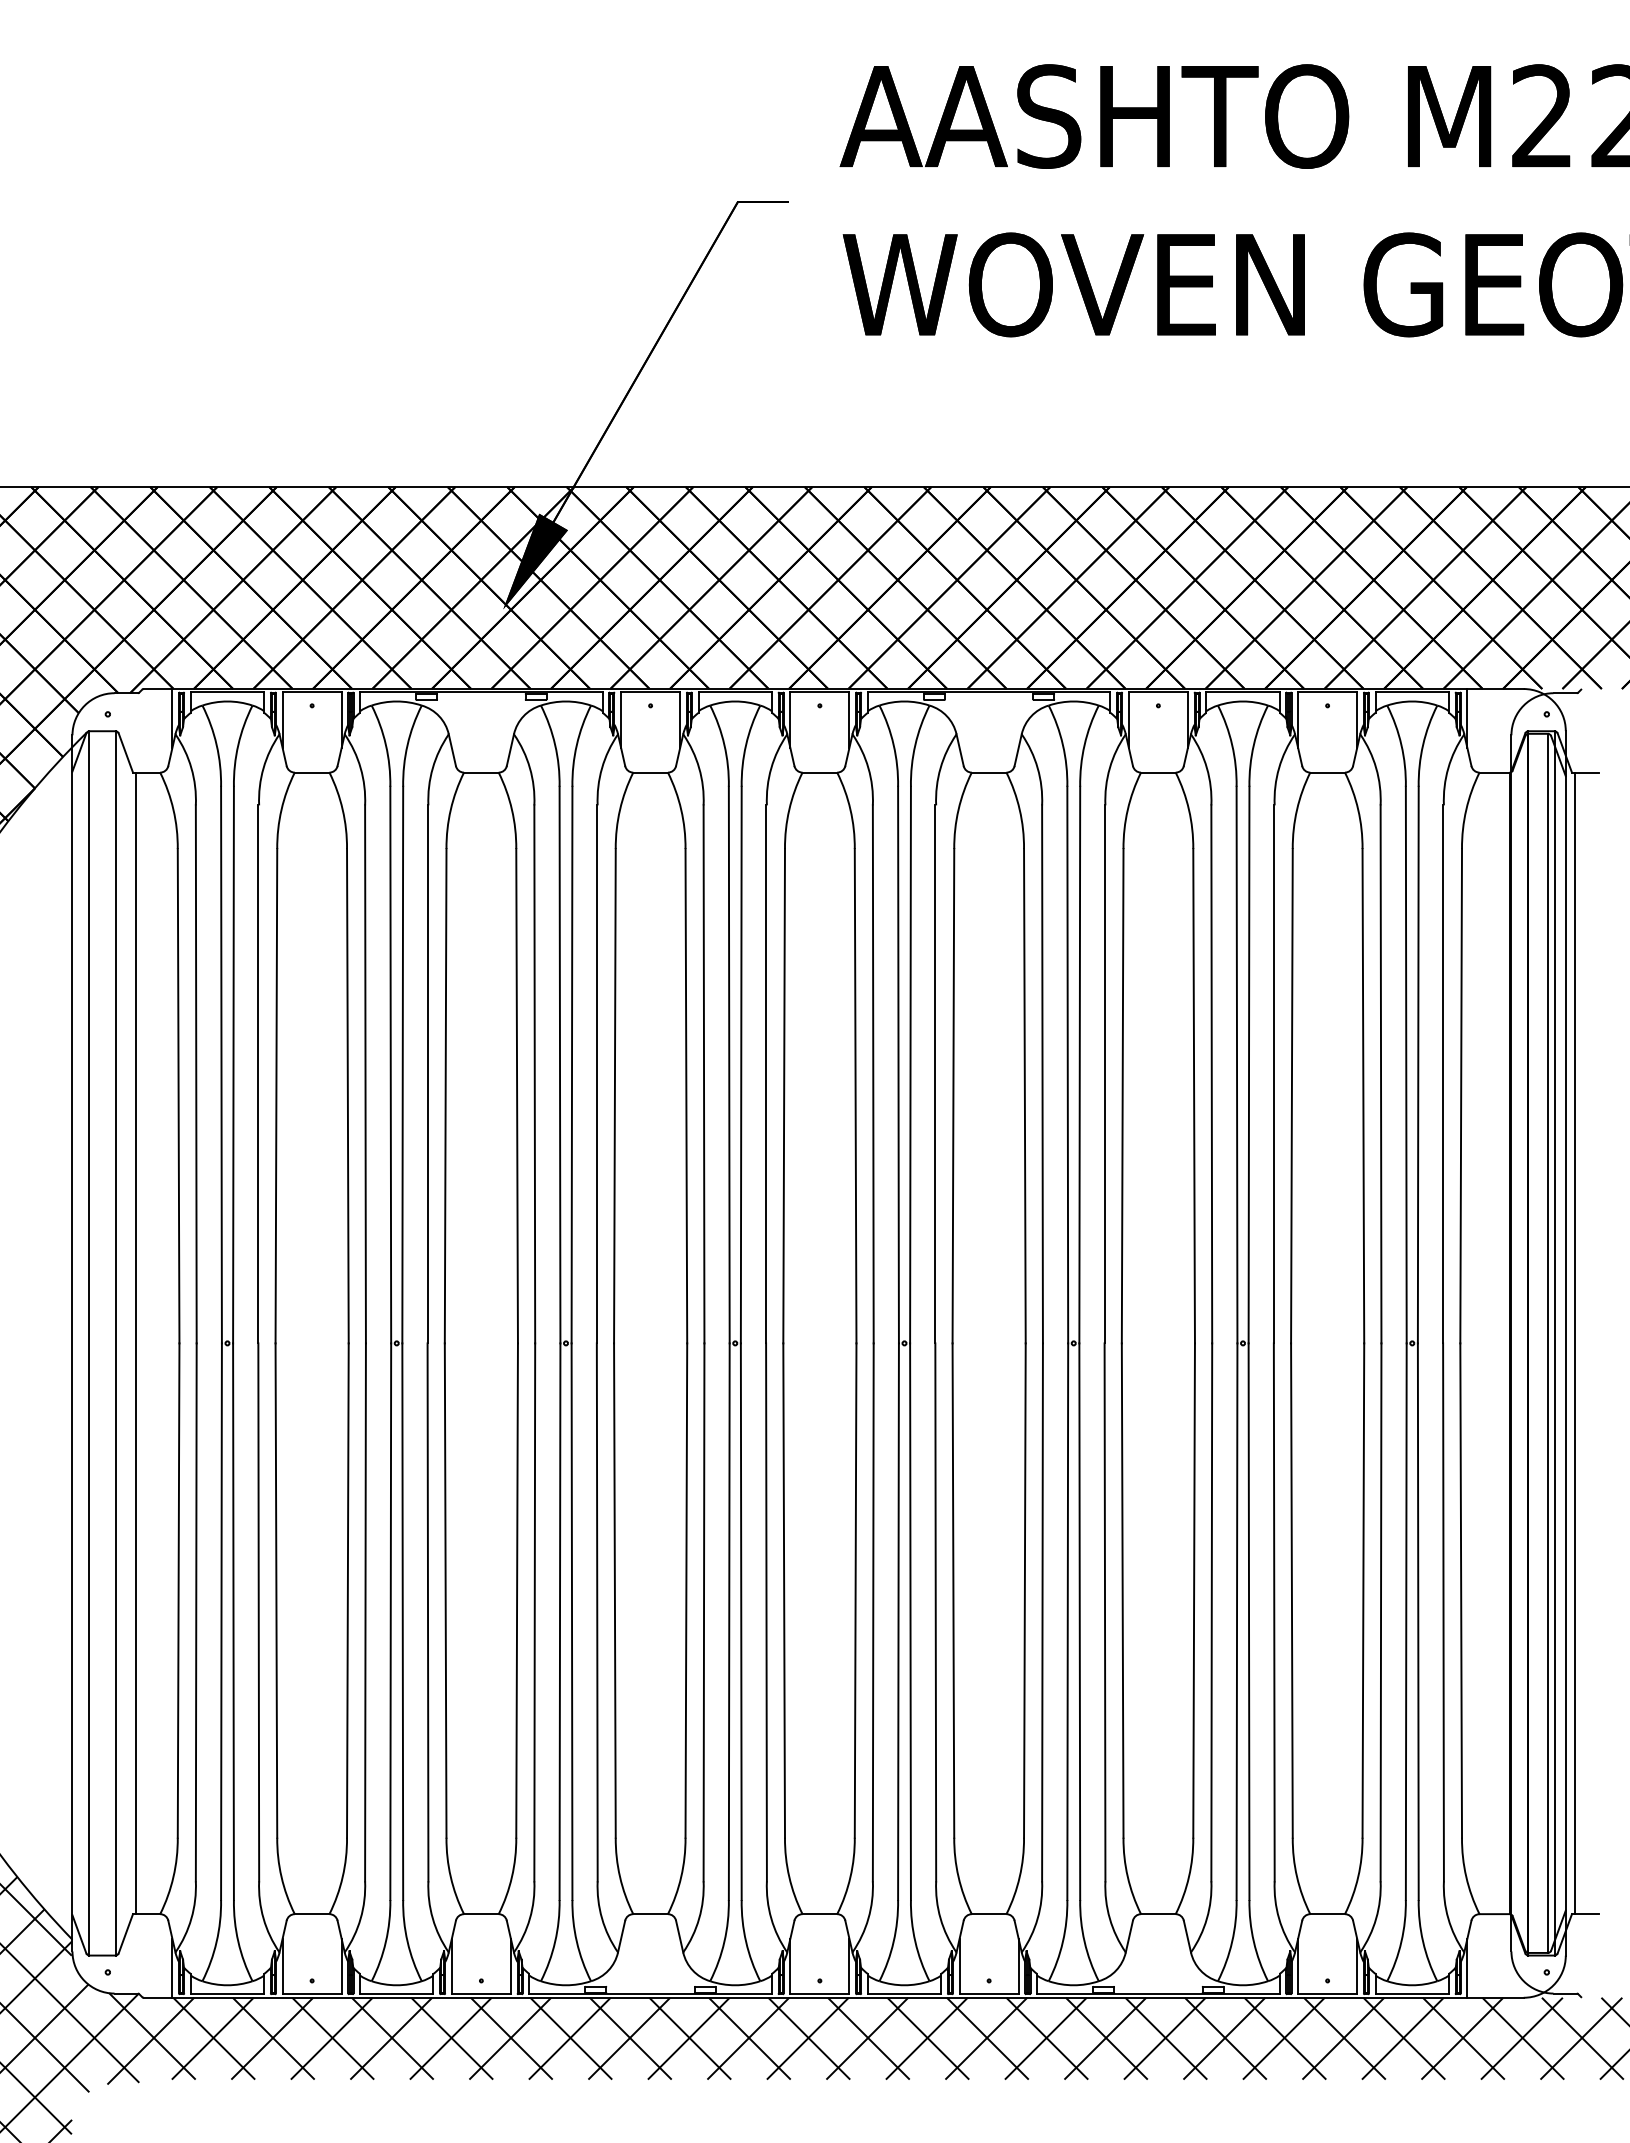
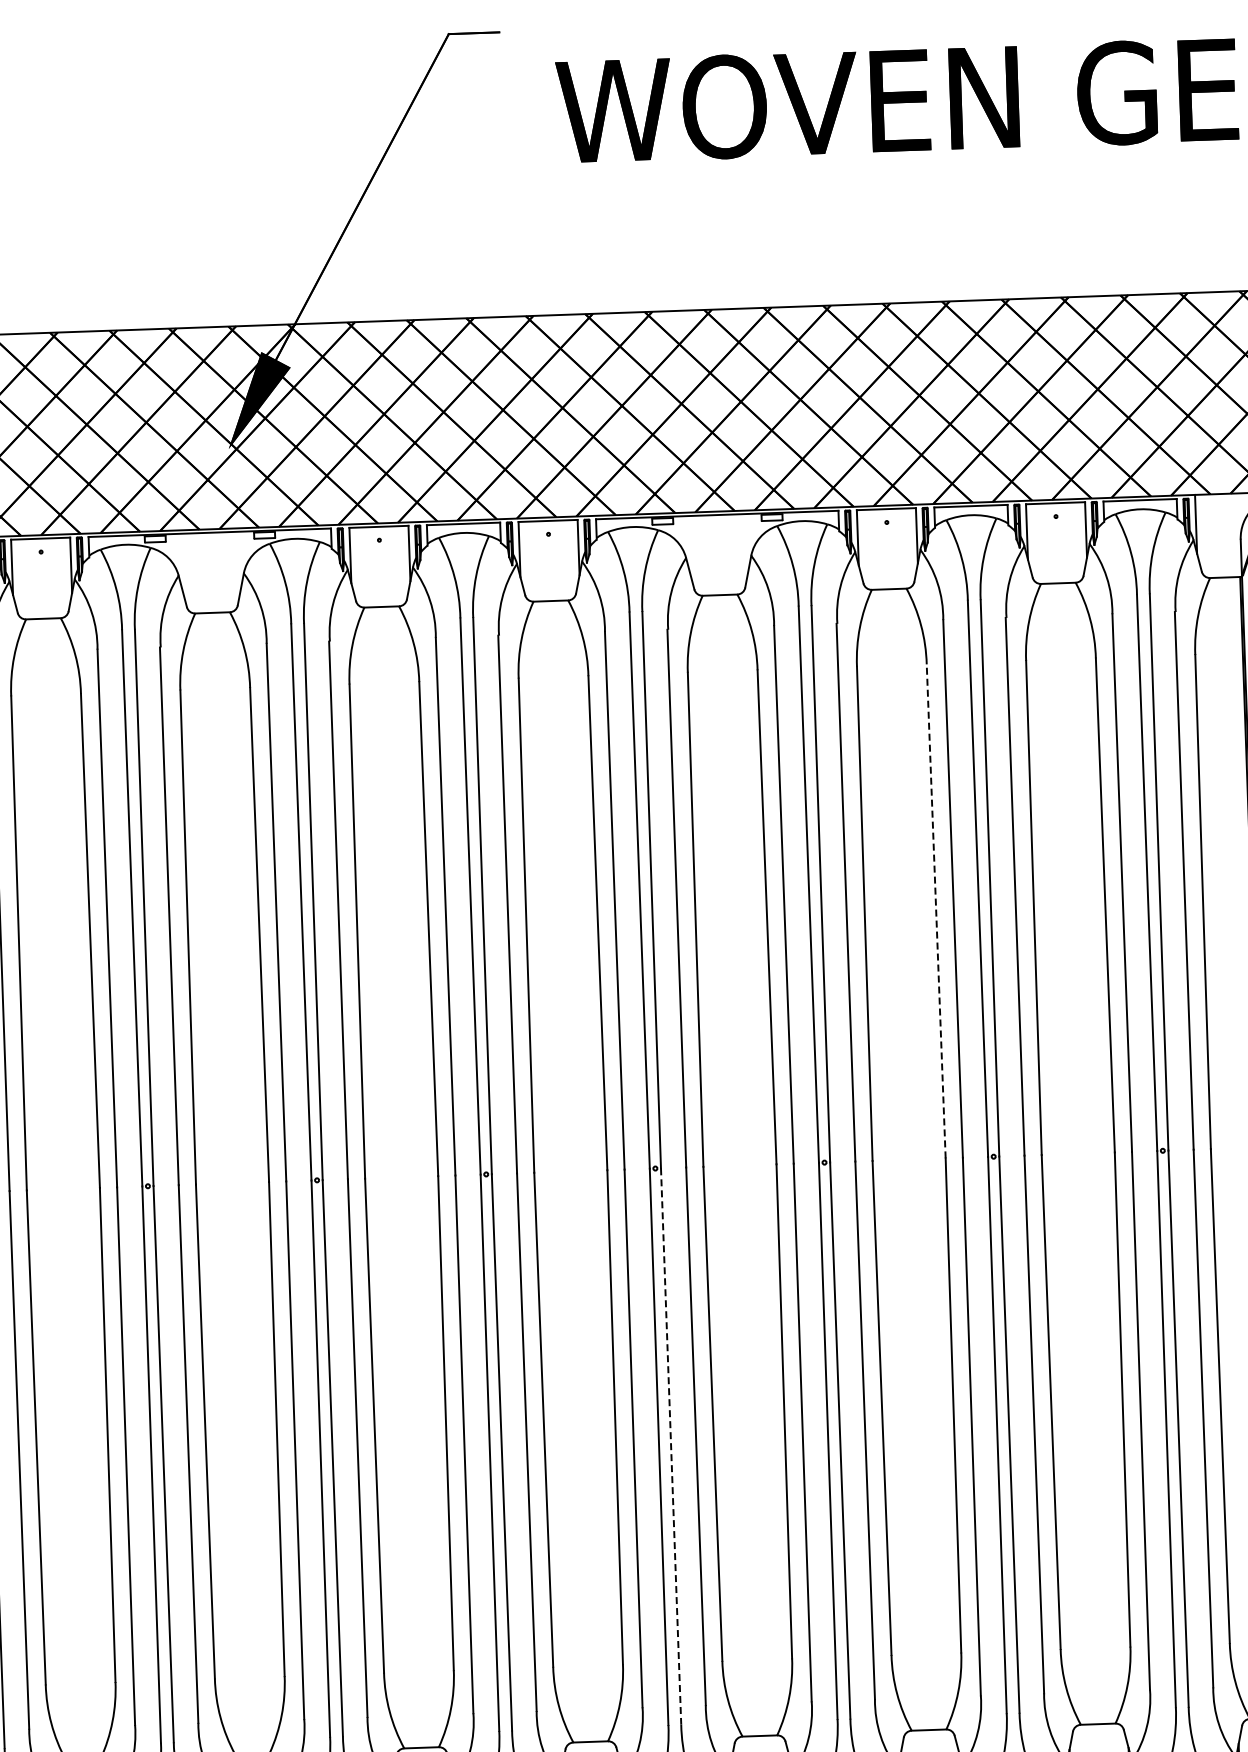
line: (1194, 1095) -> (936, 910), solid -> dashed
line: (910, 1622) -> (671, 1447), solid -> dashed

